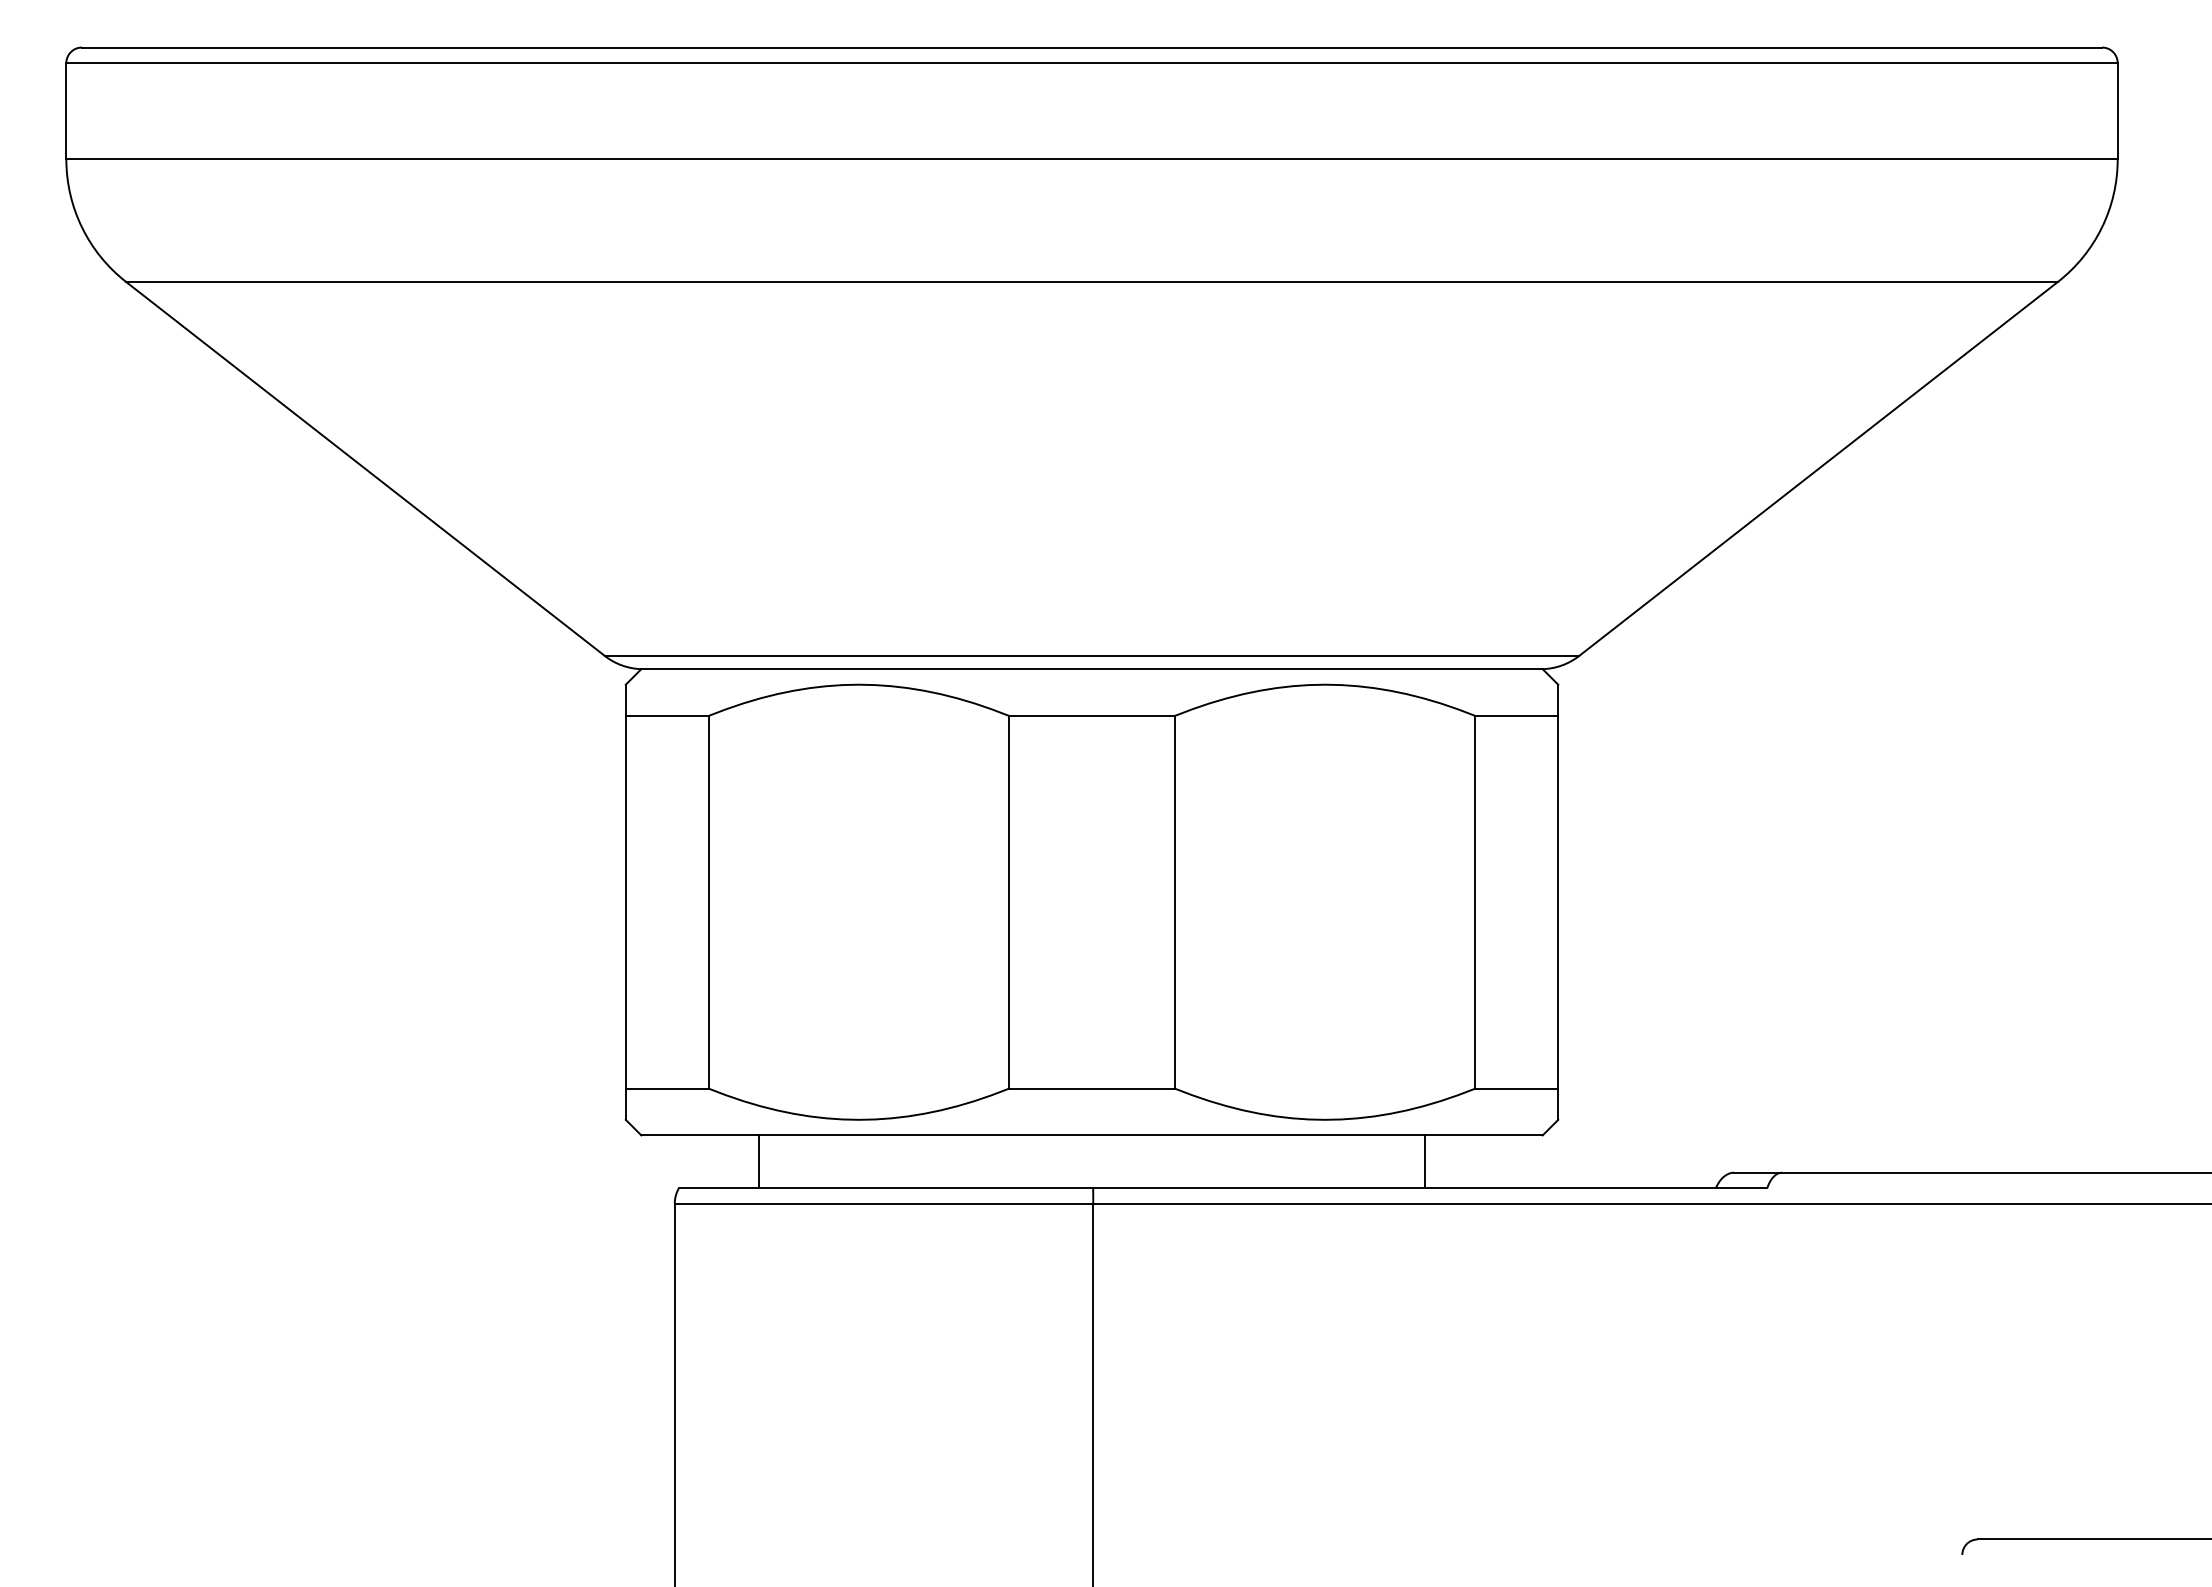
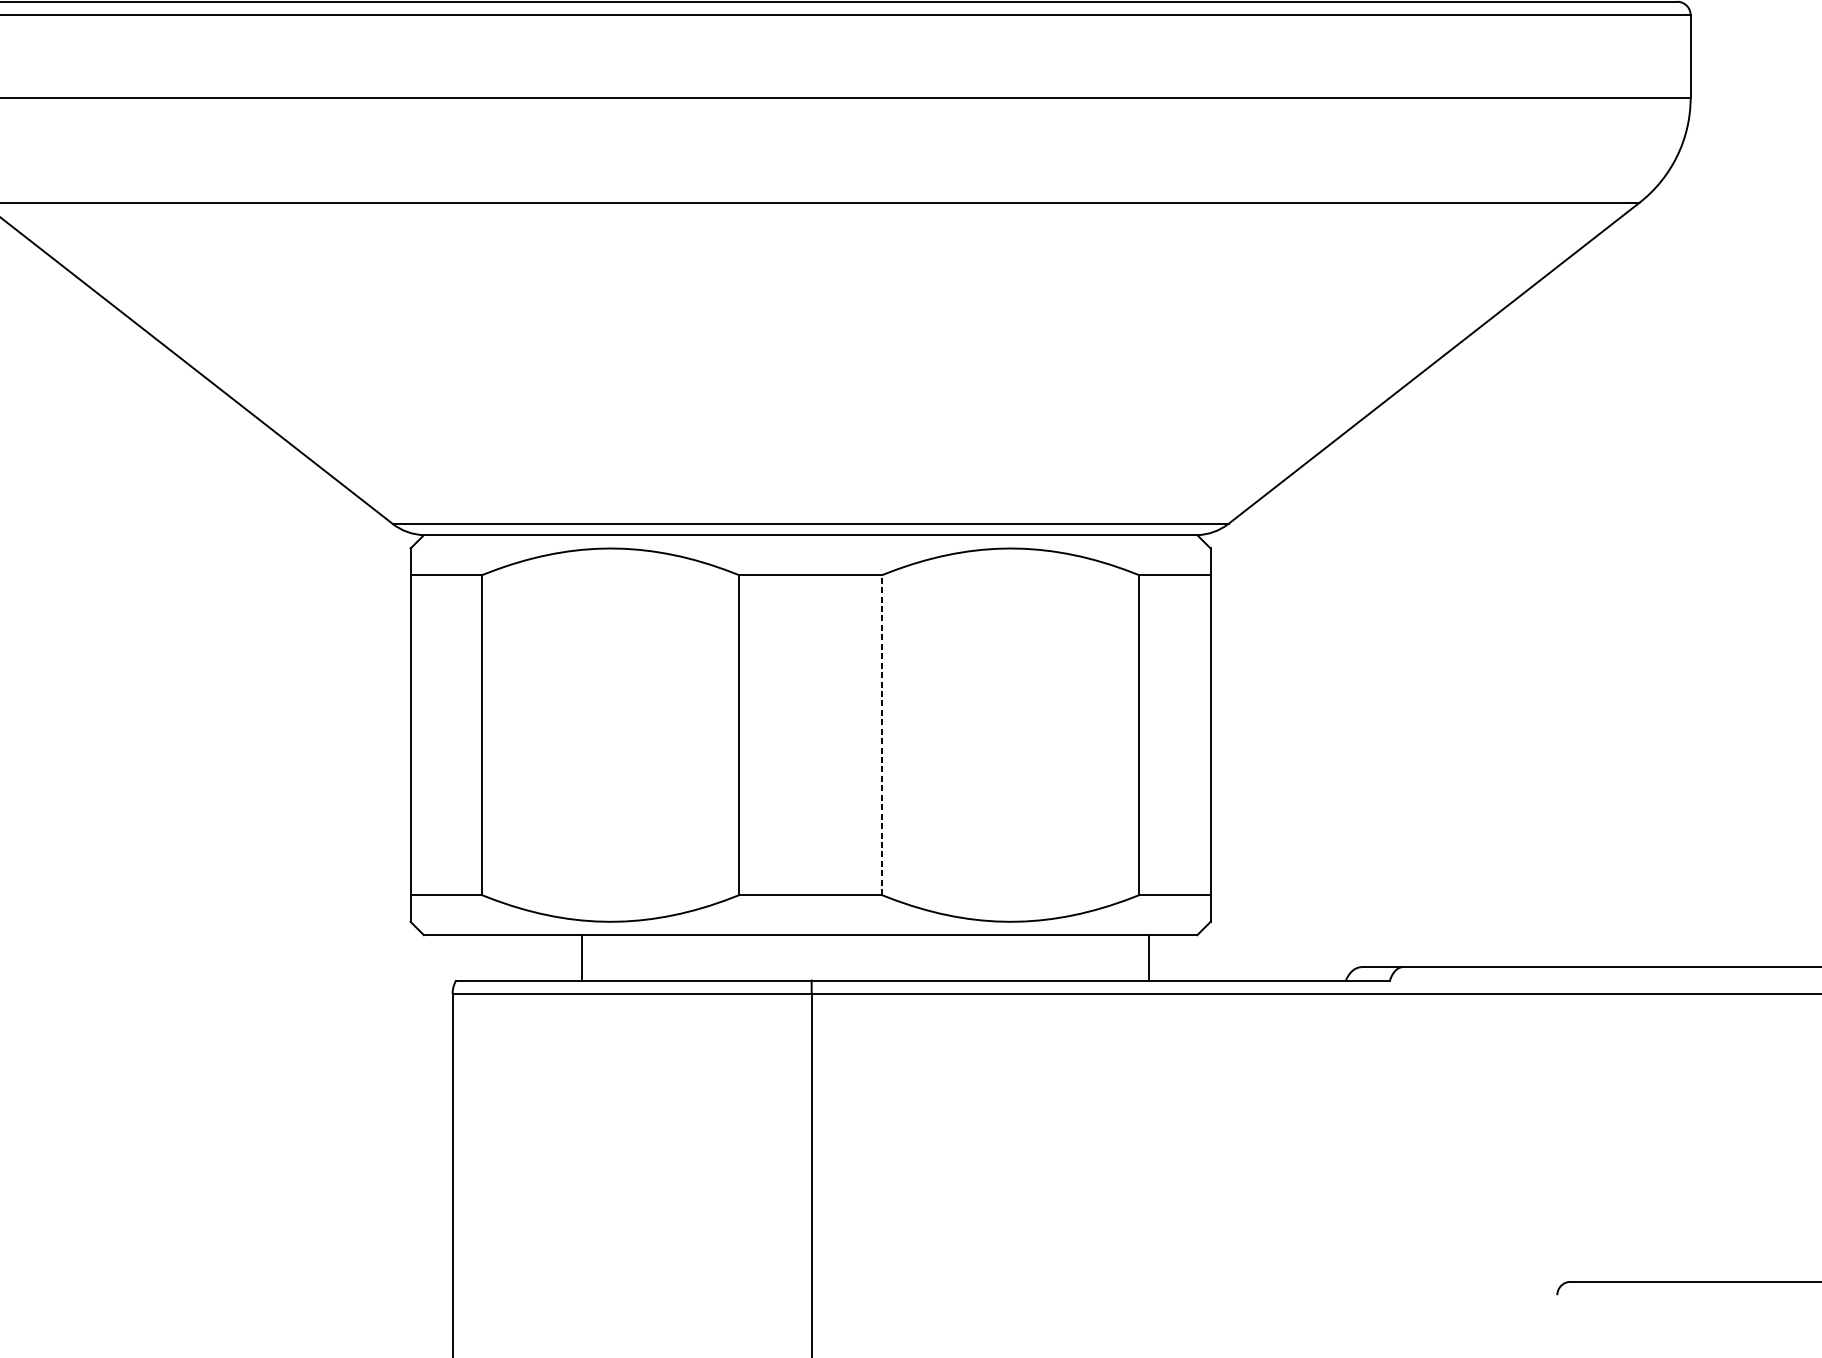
line: (1175, 901) -> (882, 734), solid -> dashed
line: (759, 1161) -> (581, 957), moved
line: (1424, 1161) -> (1149, 957), moved

